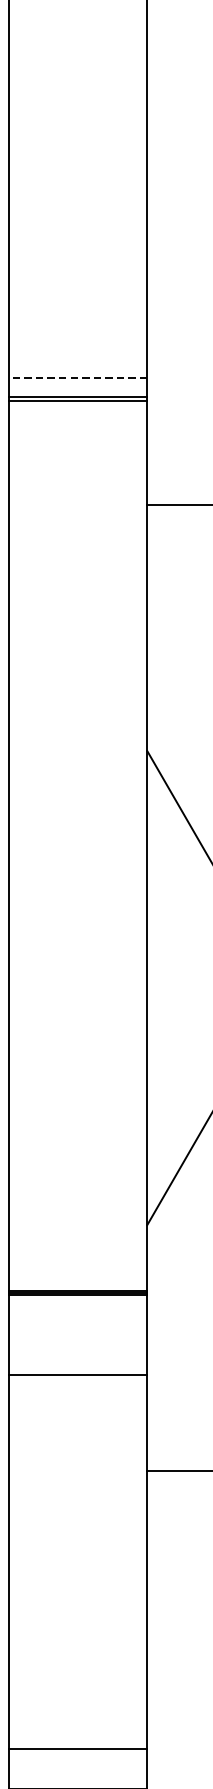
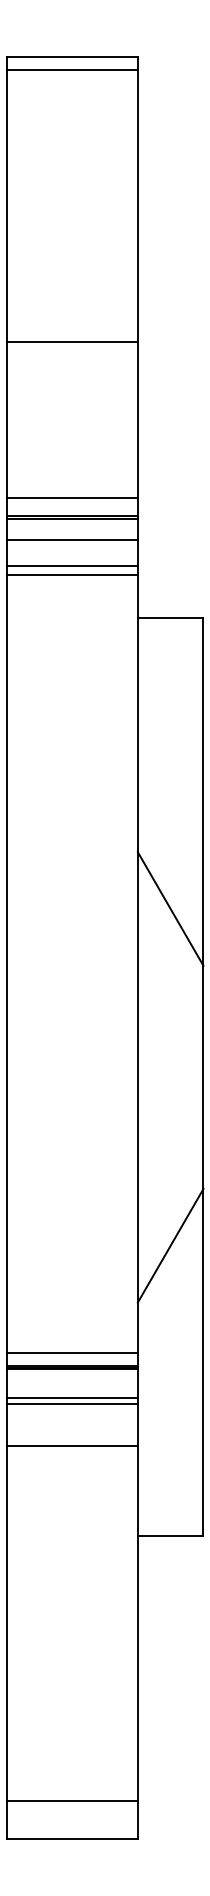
line: (77, 214) -> (71, 341), added
line: (78, 378) -> (72, 497), dashed -> solid
line: (77, 422) -> (71, 539), added
line: (77, 449) -> (71, 565), added
line: (77, 460) -> (71, 575), added
line: (77, 1277) -> (71, 1352), added
line: (77, 1324) -> (71, 1397), added
line: (77, 1332) -> (71, 1404), added

